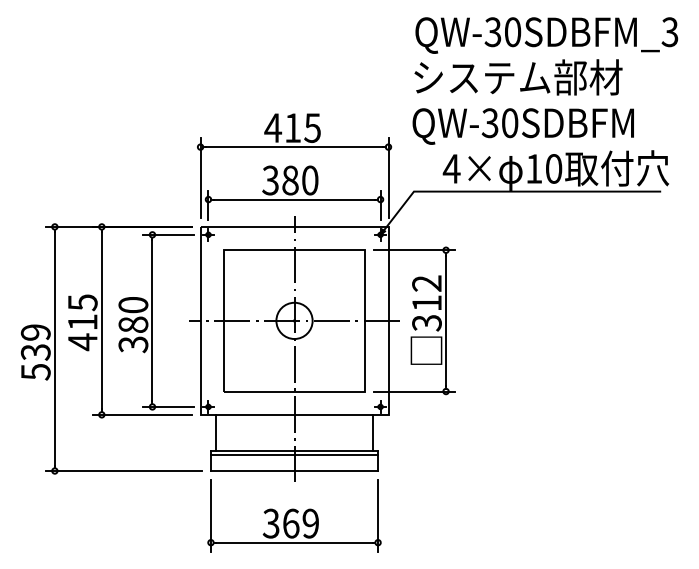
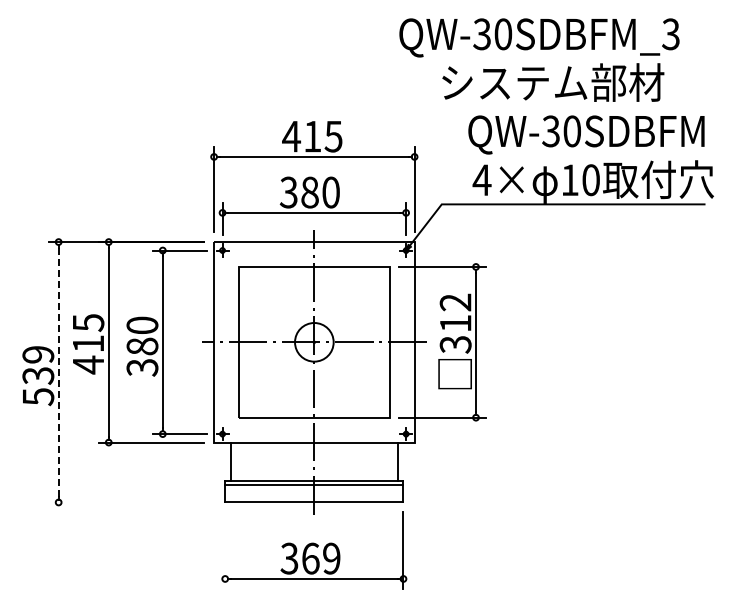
text: (546, 35) -> (539, 37), moved
text: (523, 126) -> (586, 134), moved
line: (54, 349) -> (58, 372), solid -> dashed
line: (124, 471) -> (132, 502), removed
line: (211, 516) -> (225, 550), removed

